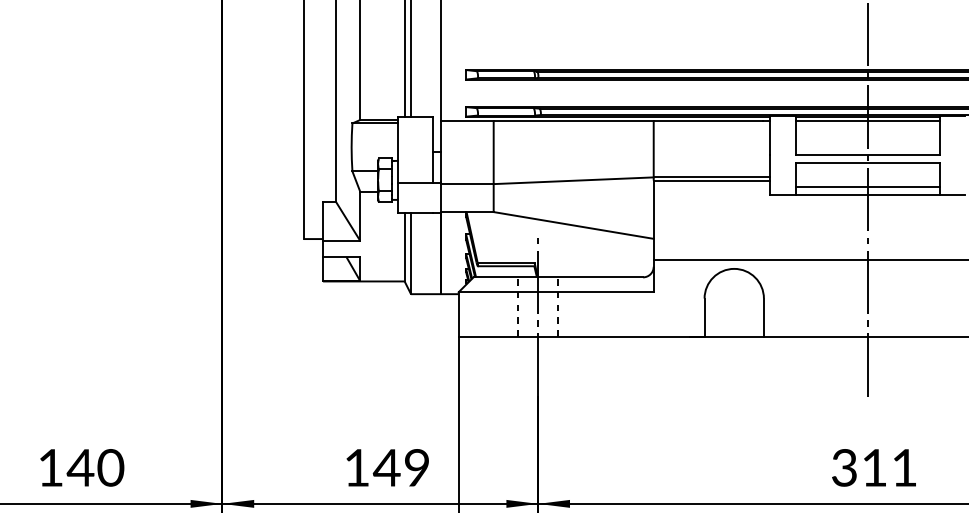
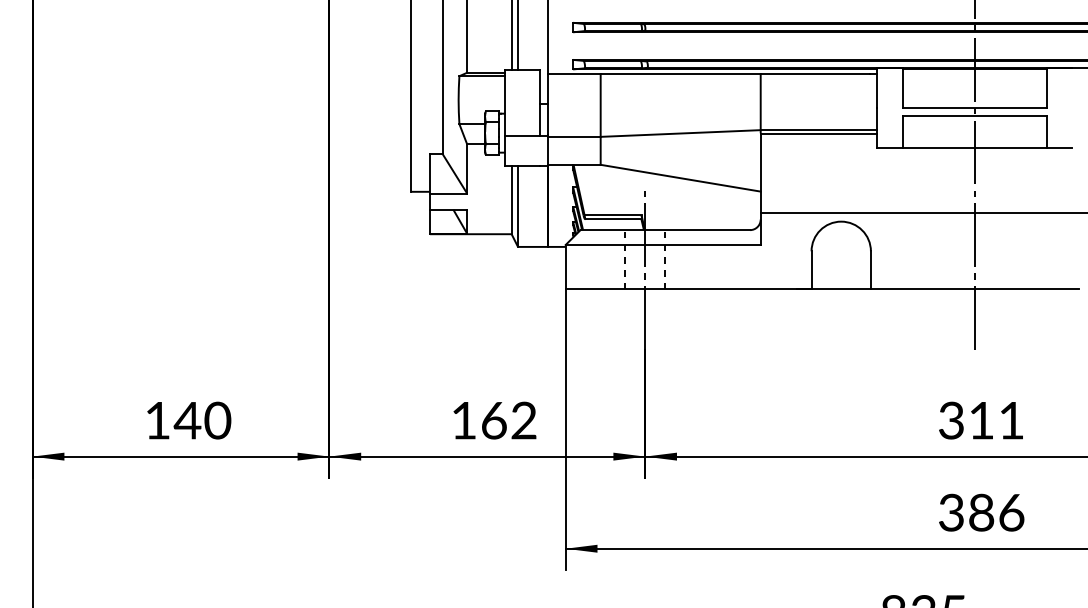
line: (867, 120) -> (974, 73), removed
line: (867, 187) -> (974, 140), removed
text: (400, 467) -> (507, 420), 149 -> 162

